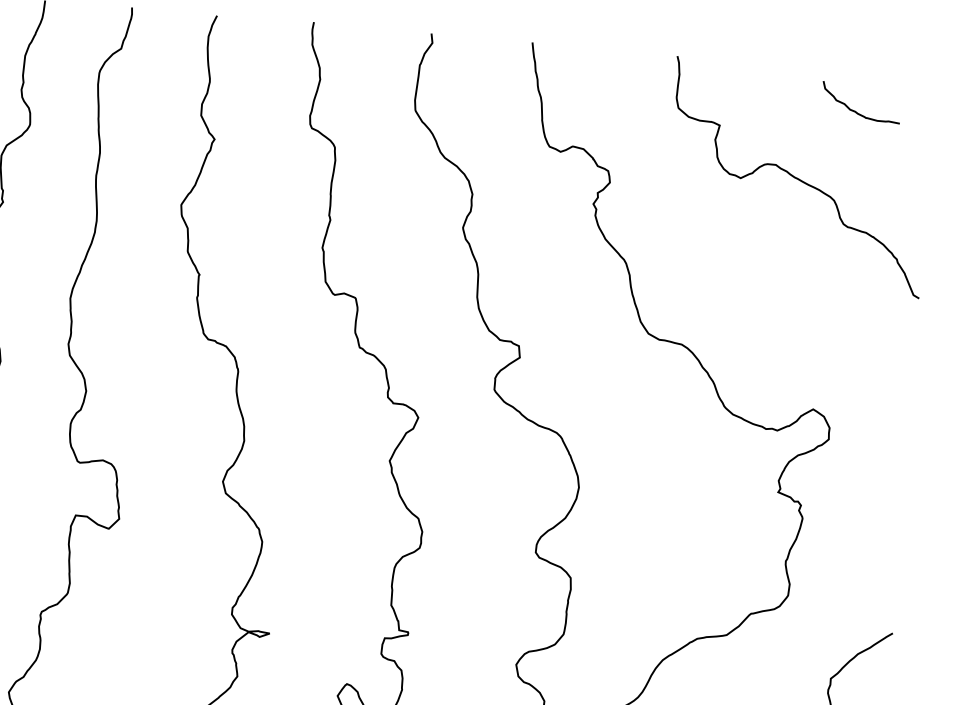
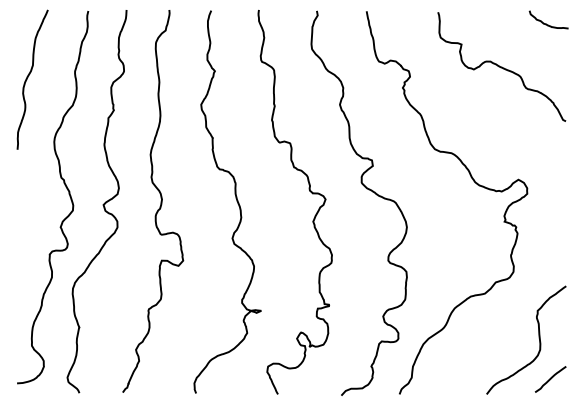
curve: (855, 109) -> (546, 23), moved

